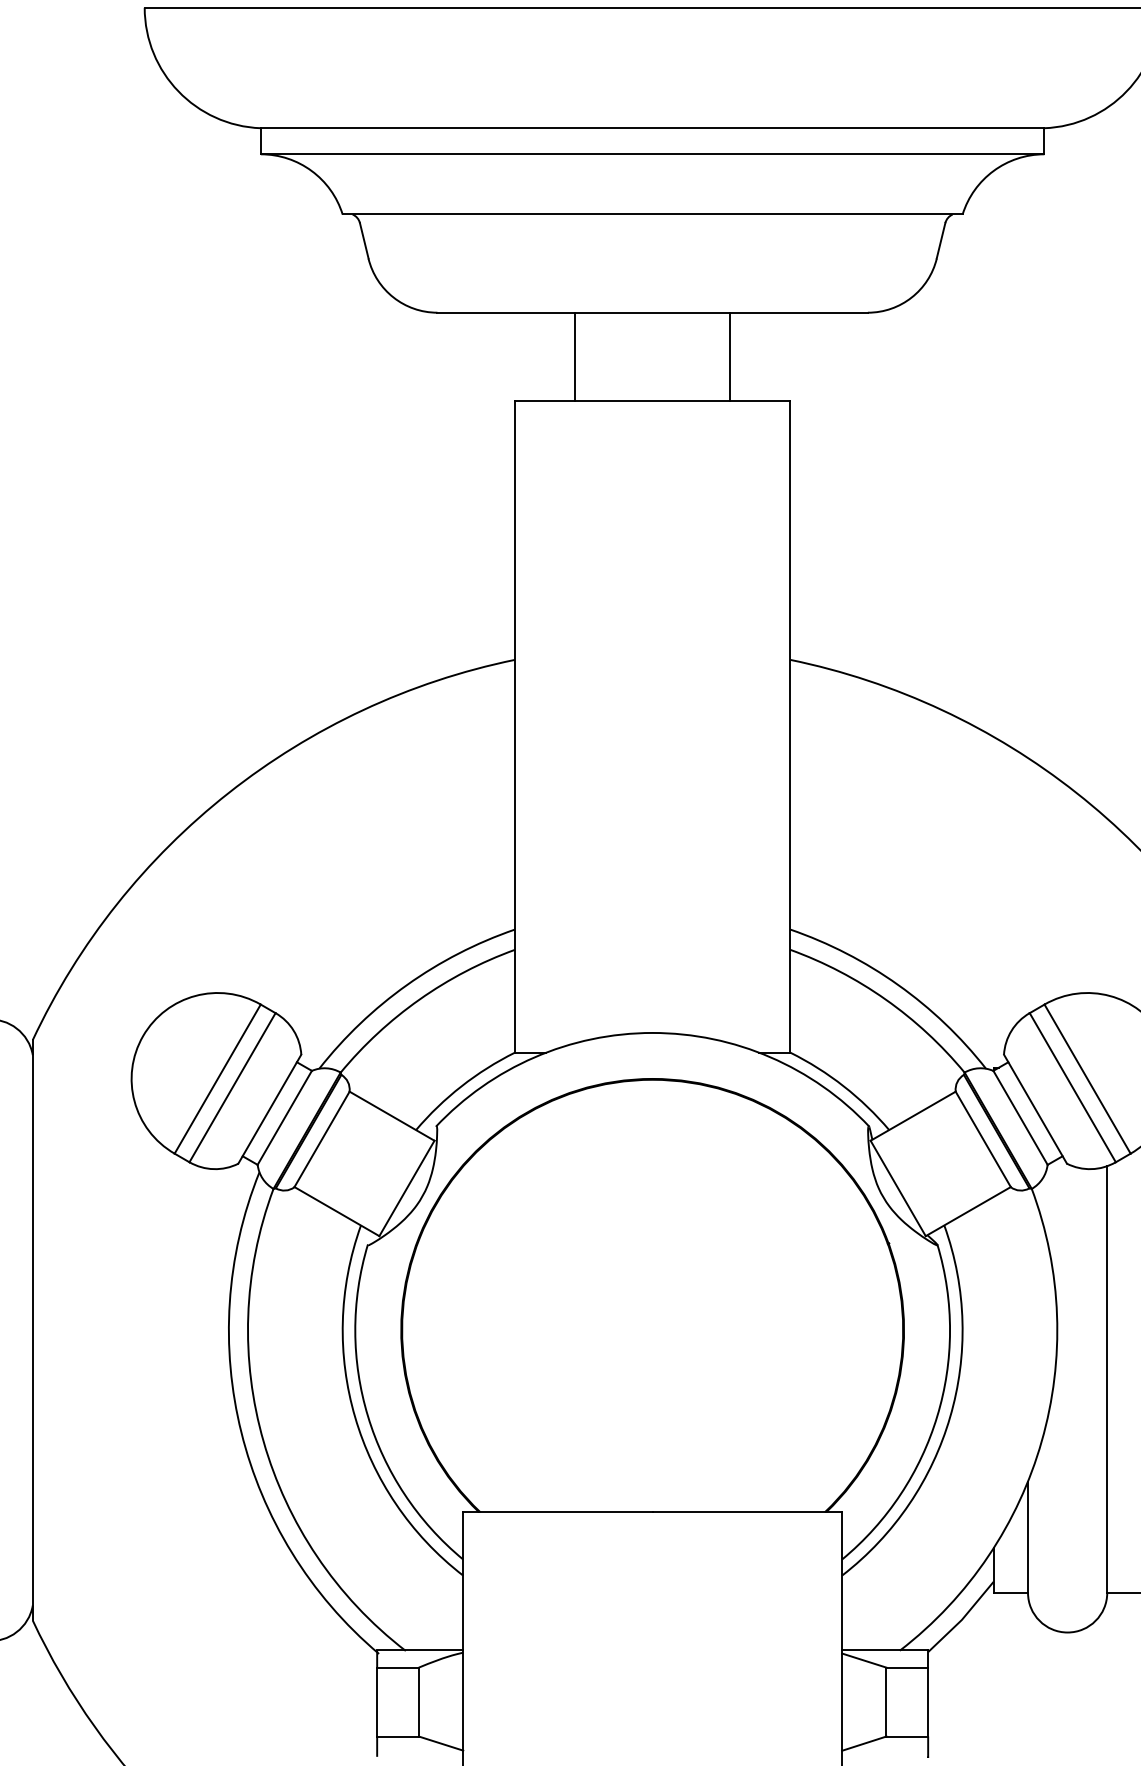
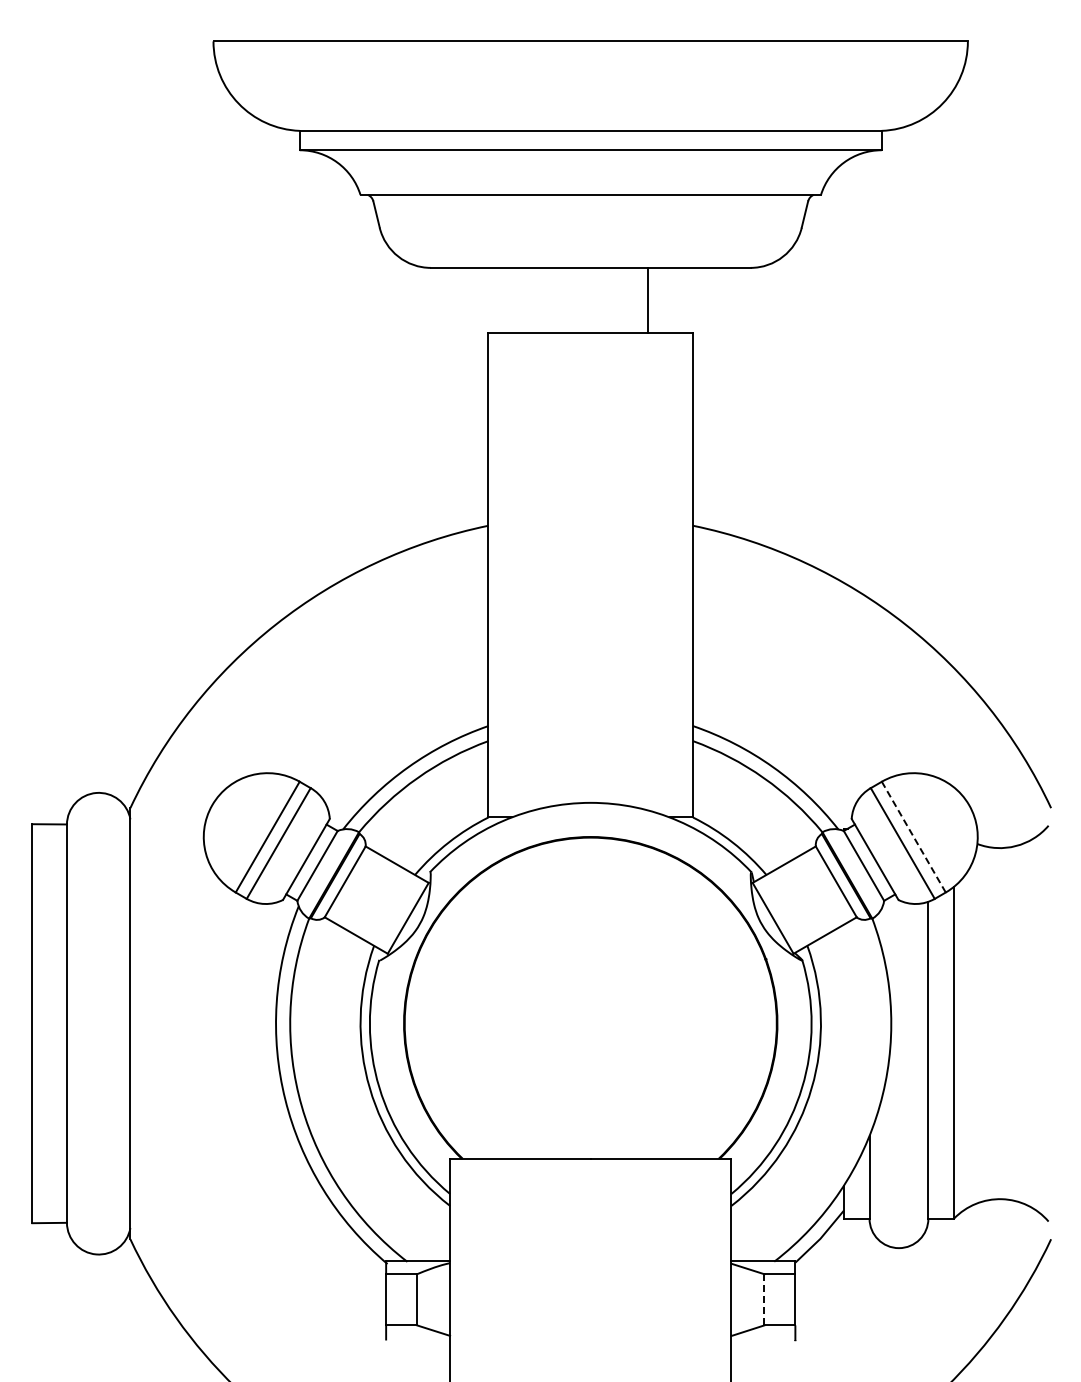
line: (575, 356) -> (533, 300), removed
line: (1087, 1079) -> (913, 837), solid -> dashed
line: (886, 1701) -> (764, 1299), solid -> dashed

